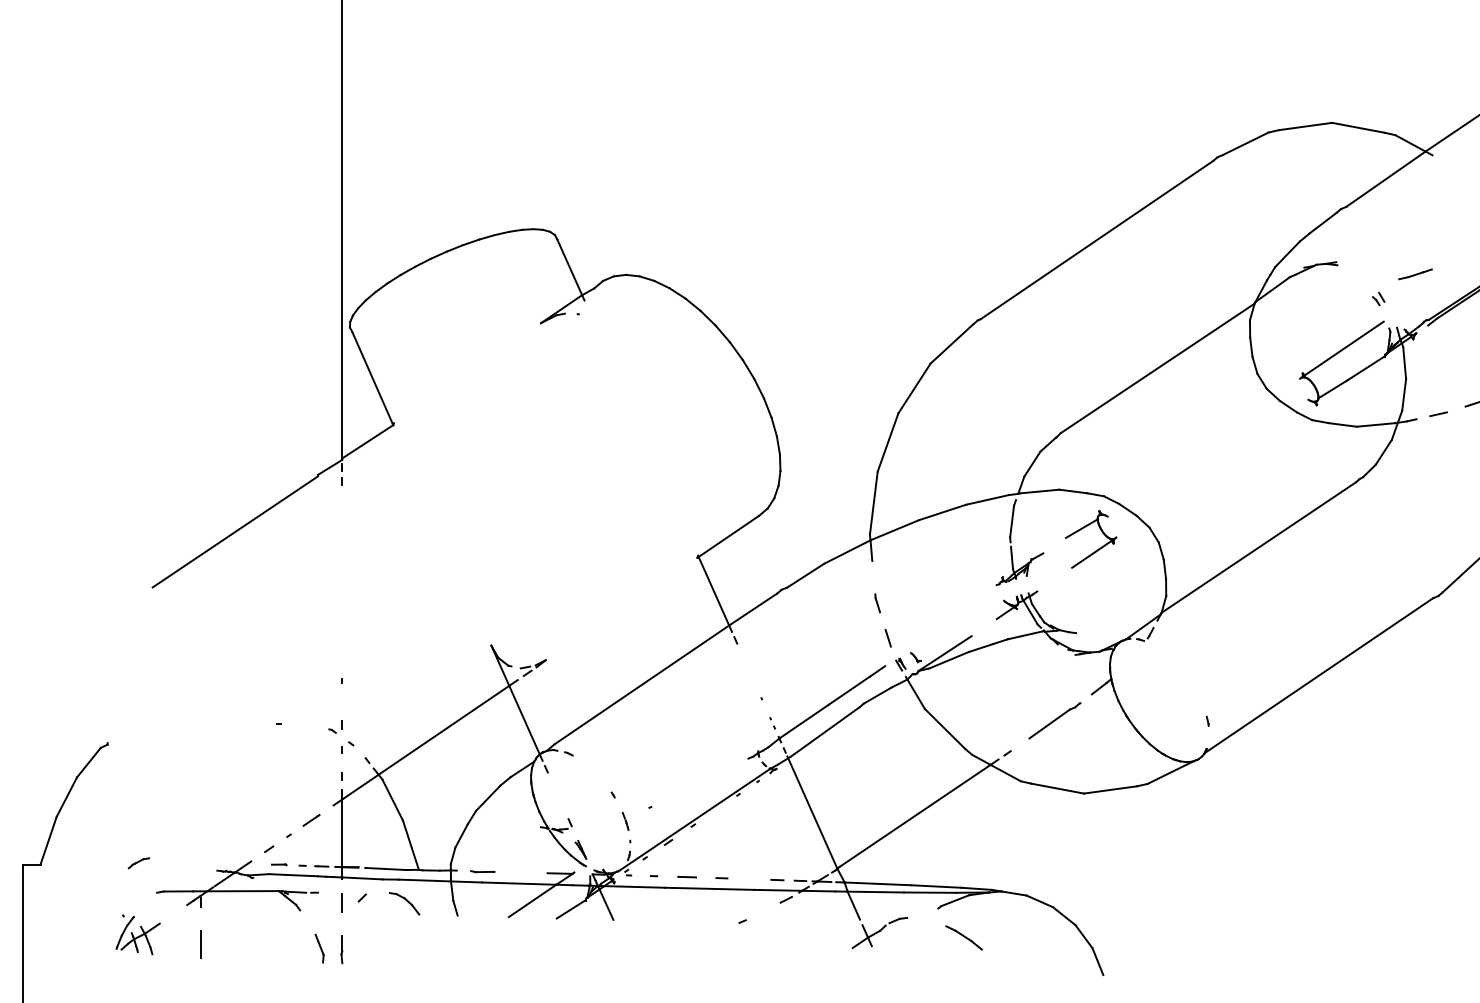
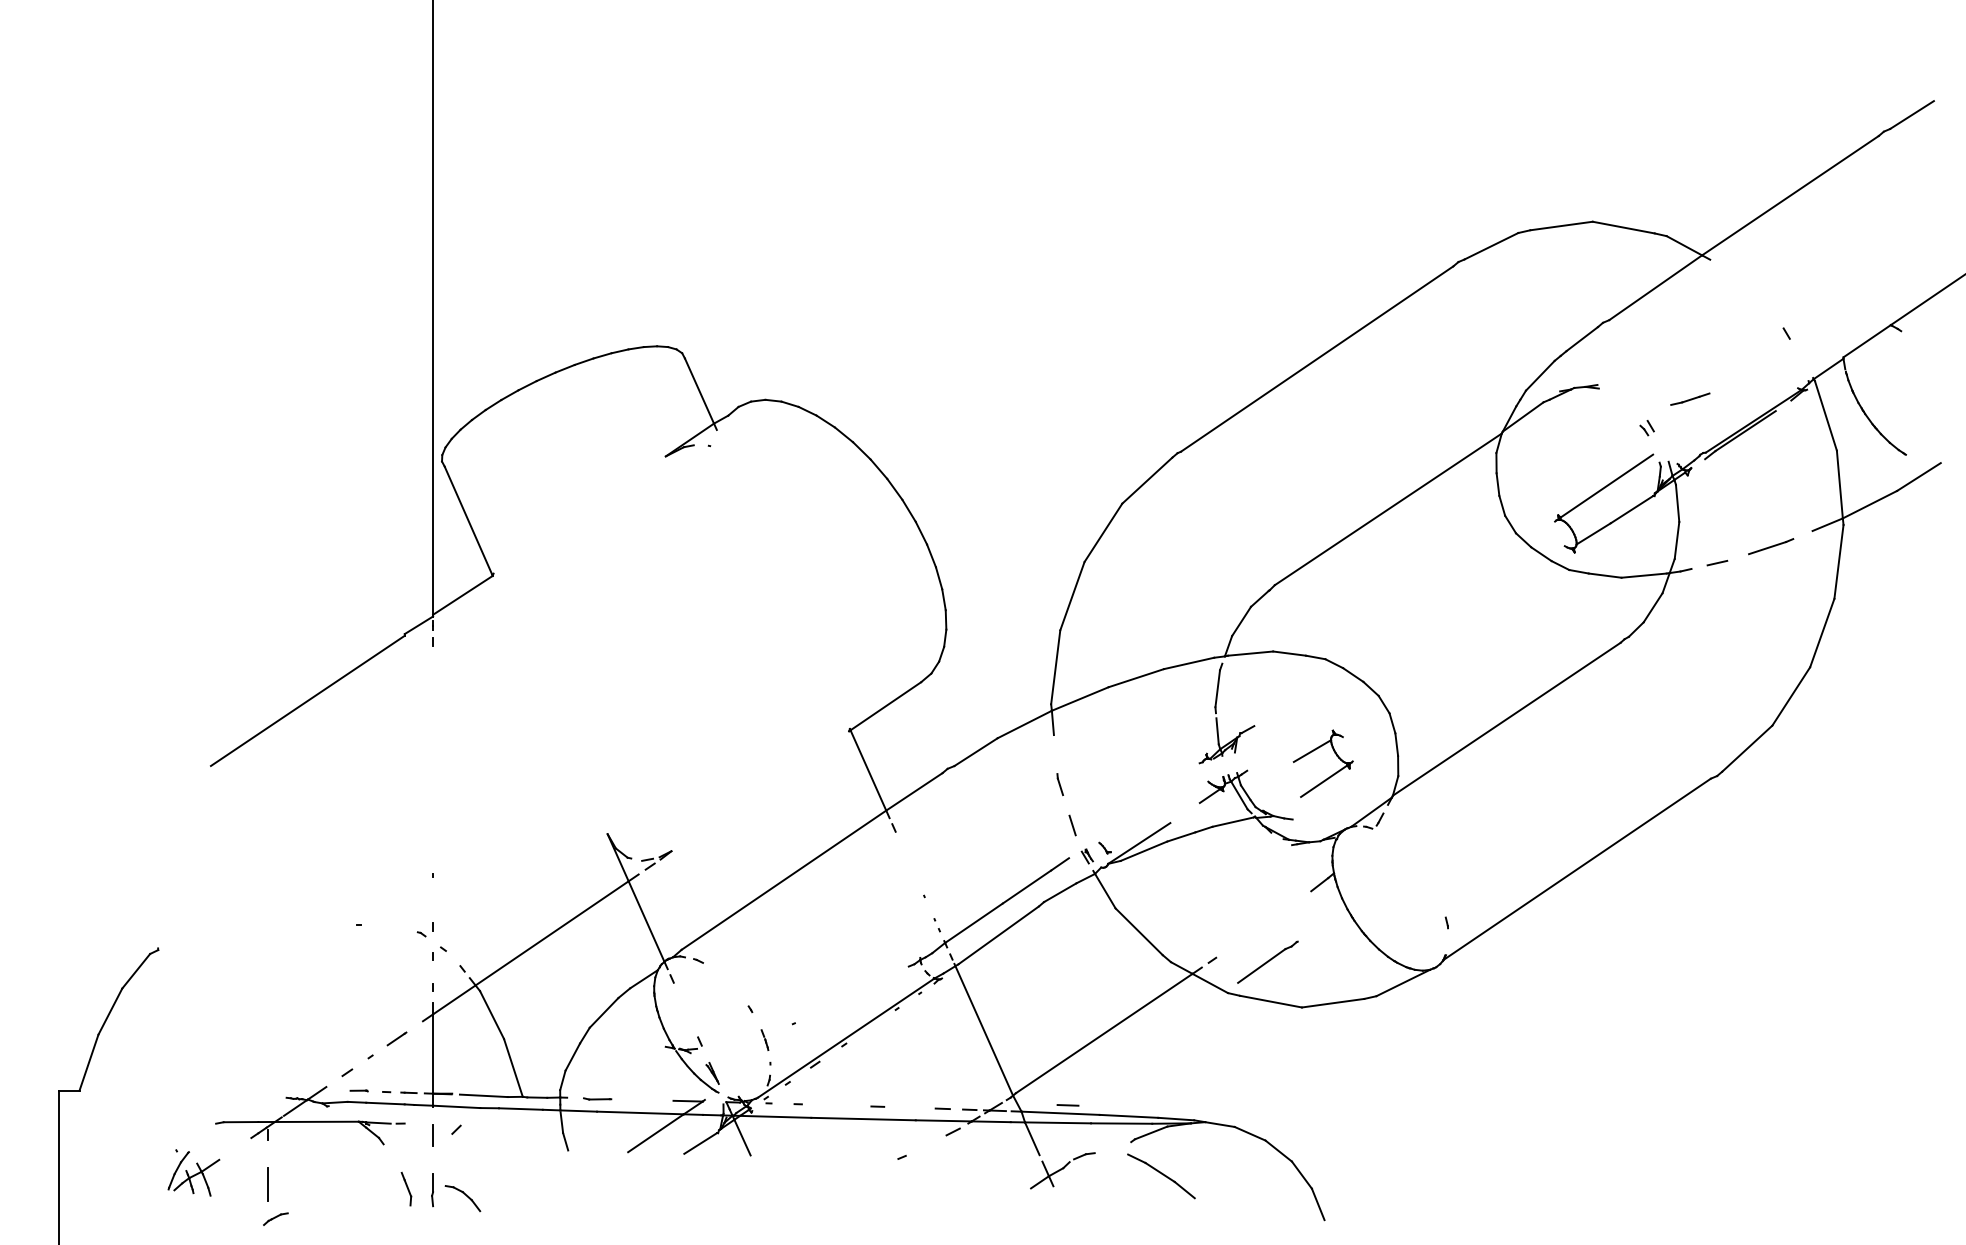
part: (1097, 549) -> (1330, 775), moved
part: (1054, 720) -> (1267, 961), moved
part: (138, 862) -> (275, 1218), moved
line: (686, 877) -> (1067, 1105), moved
part: (404, 903) -> (462, 1198), moved
part: (964, 937) -> (1161, 1176), size x1.6

